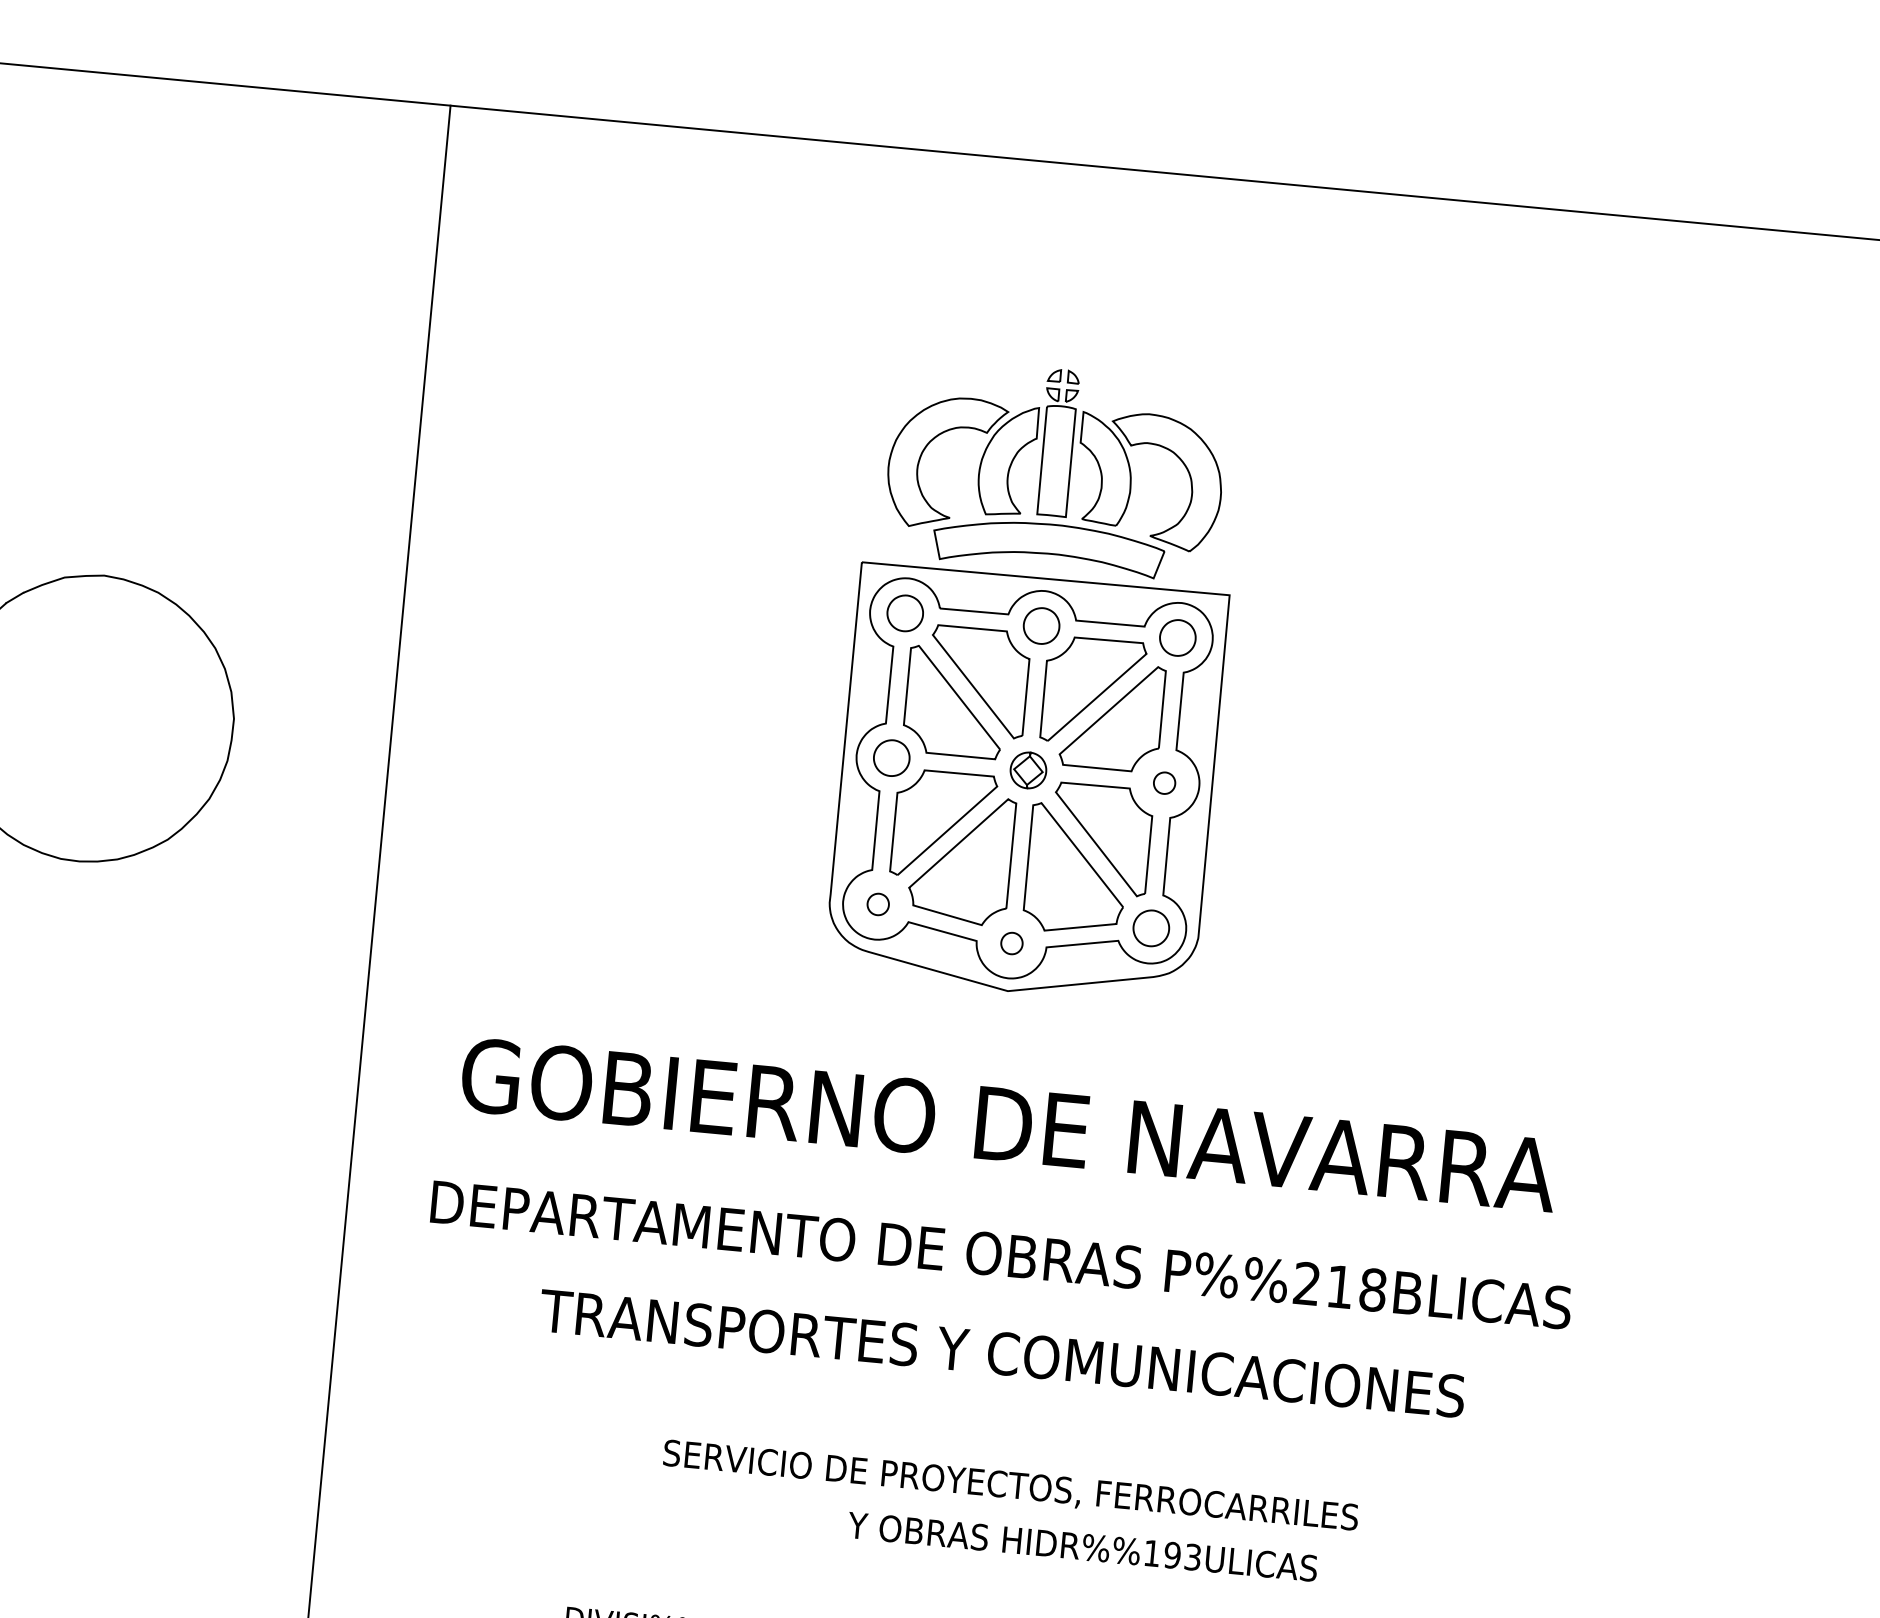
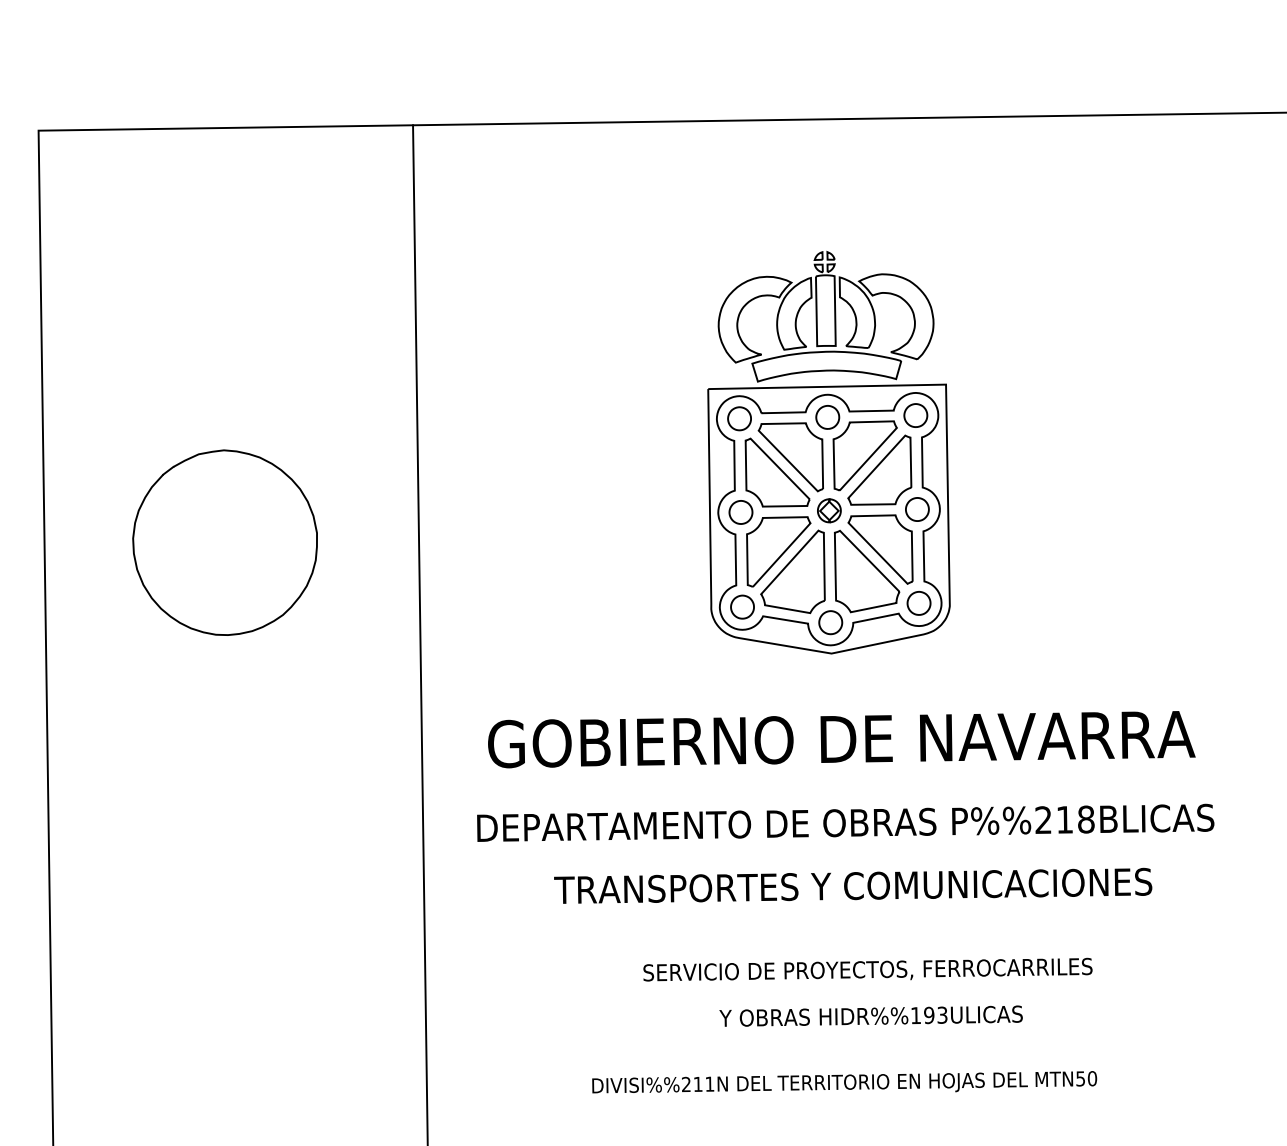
part: (1164, 783) -> (917, 509), size x1.67
part: (878, 903) -> (742, 606), size x1.67
part: (1011, 943) -> (830, 622), size x1.67
text: (1081, 1545) -> (870, 1015), moved

